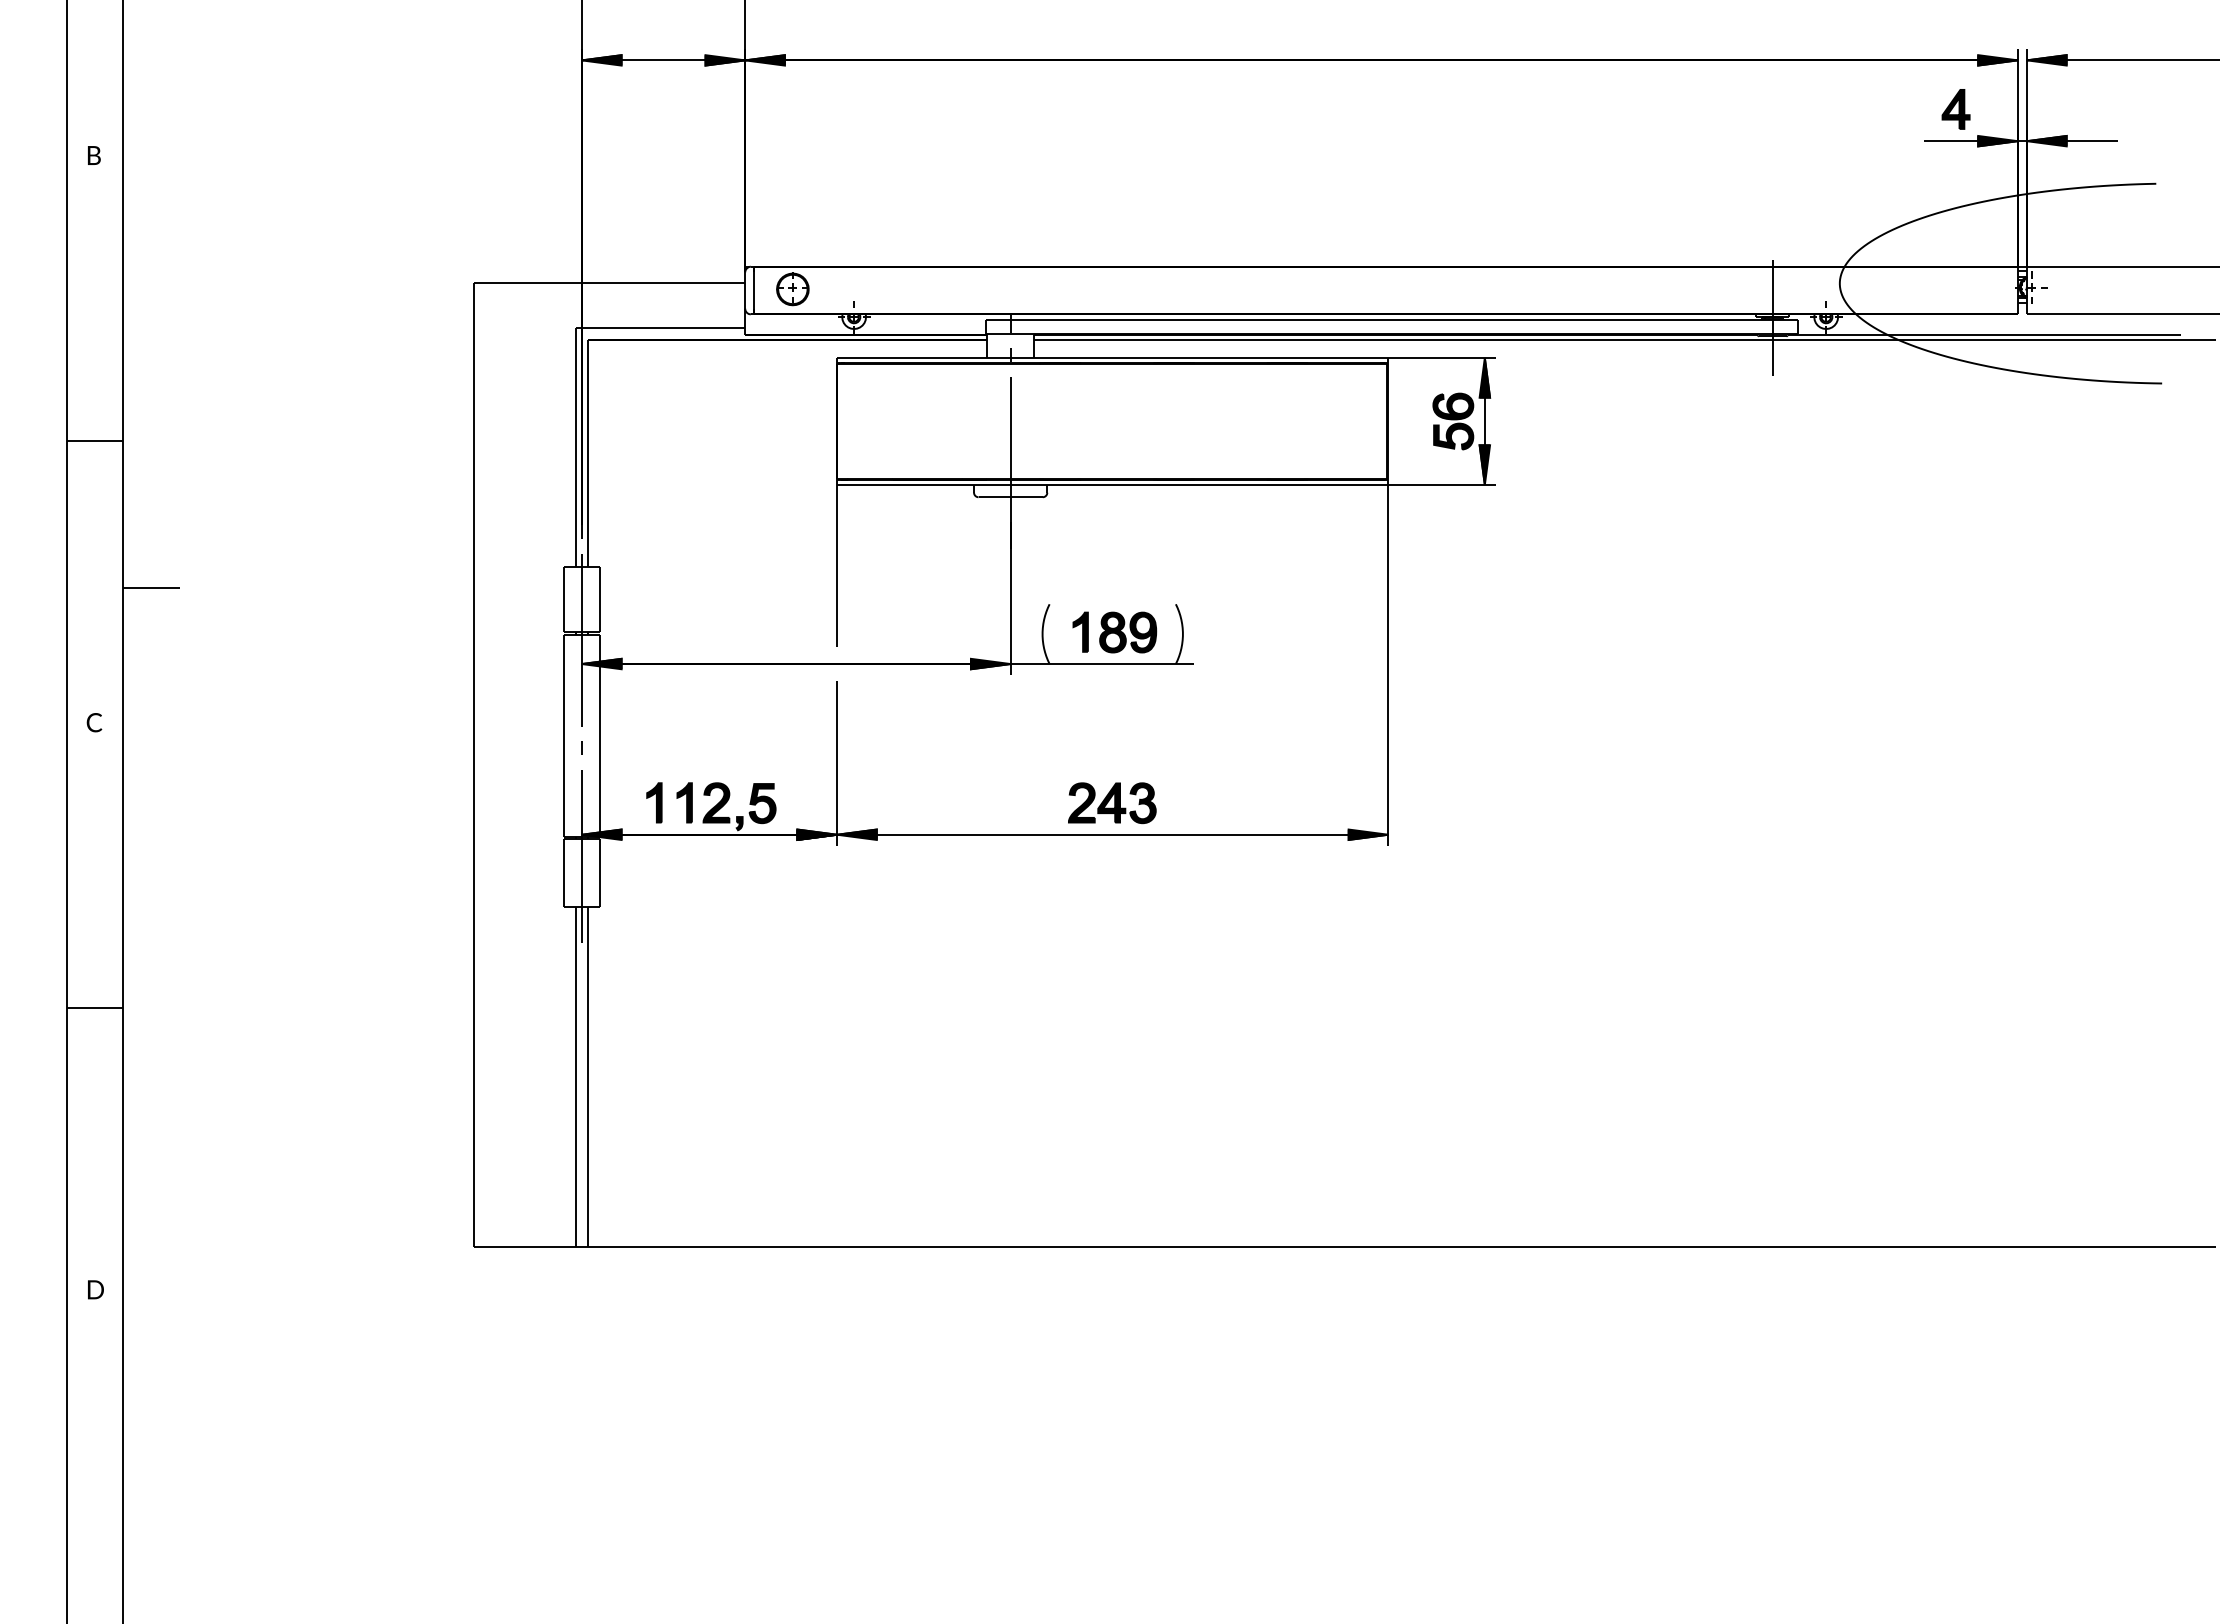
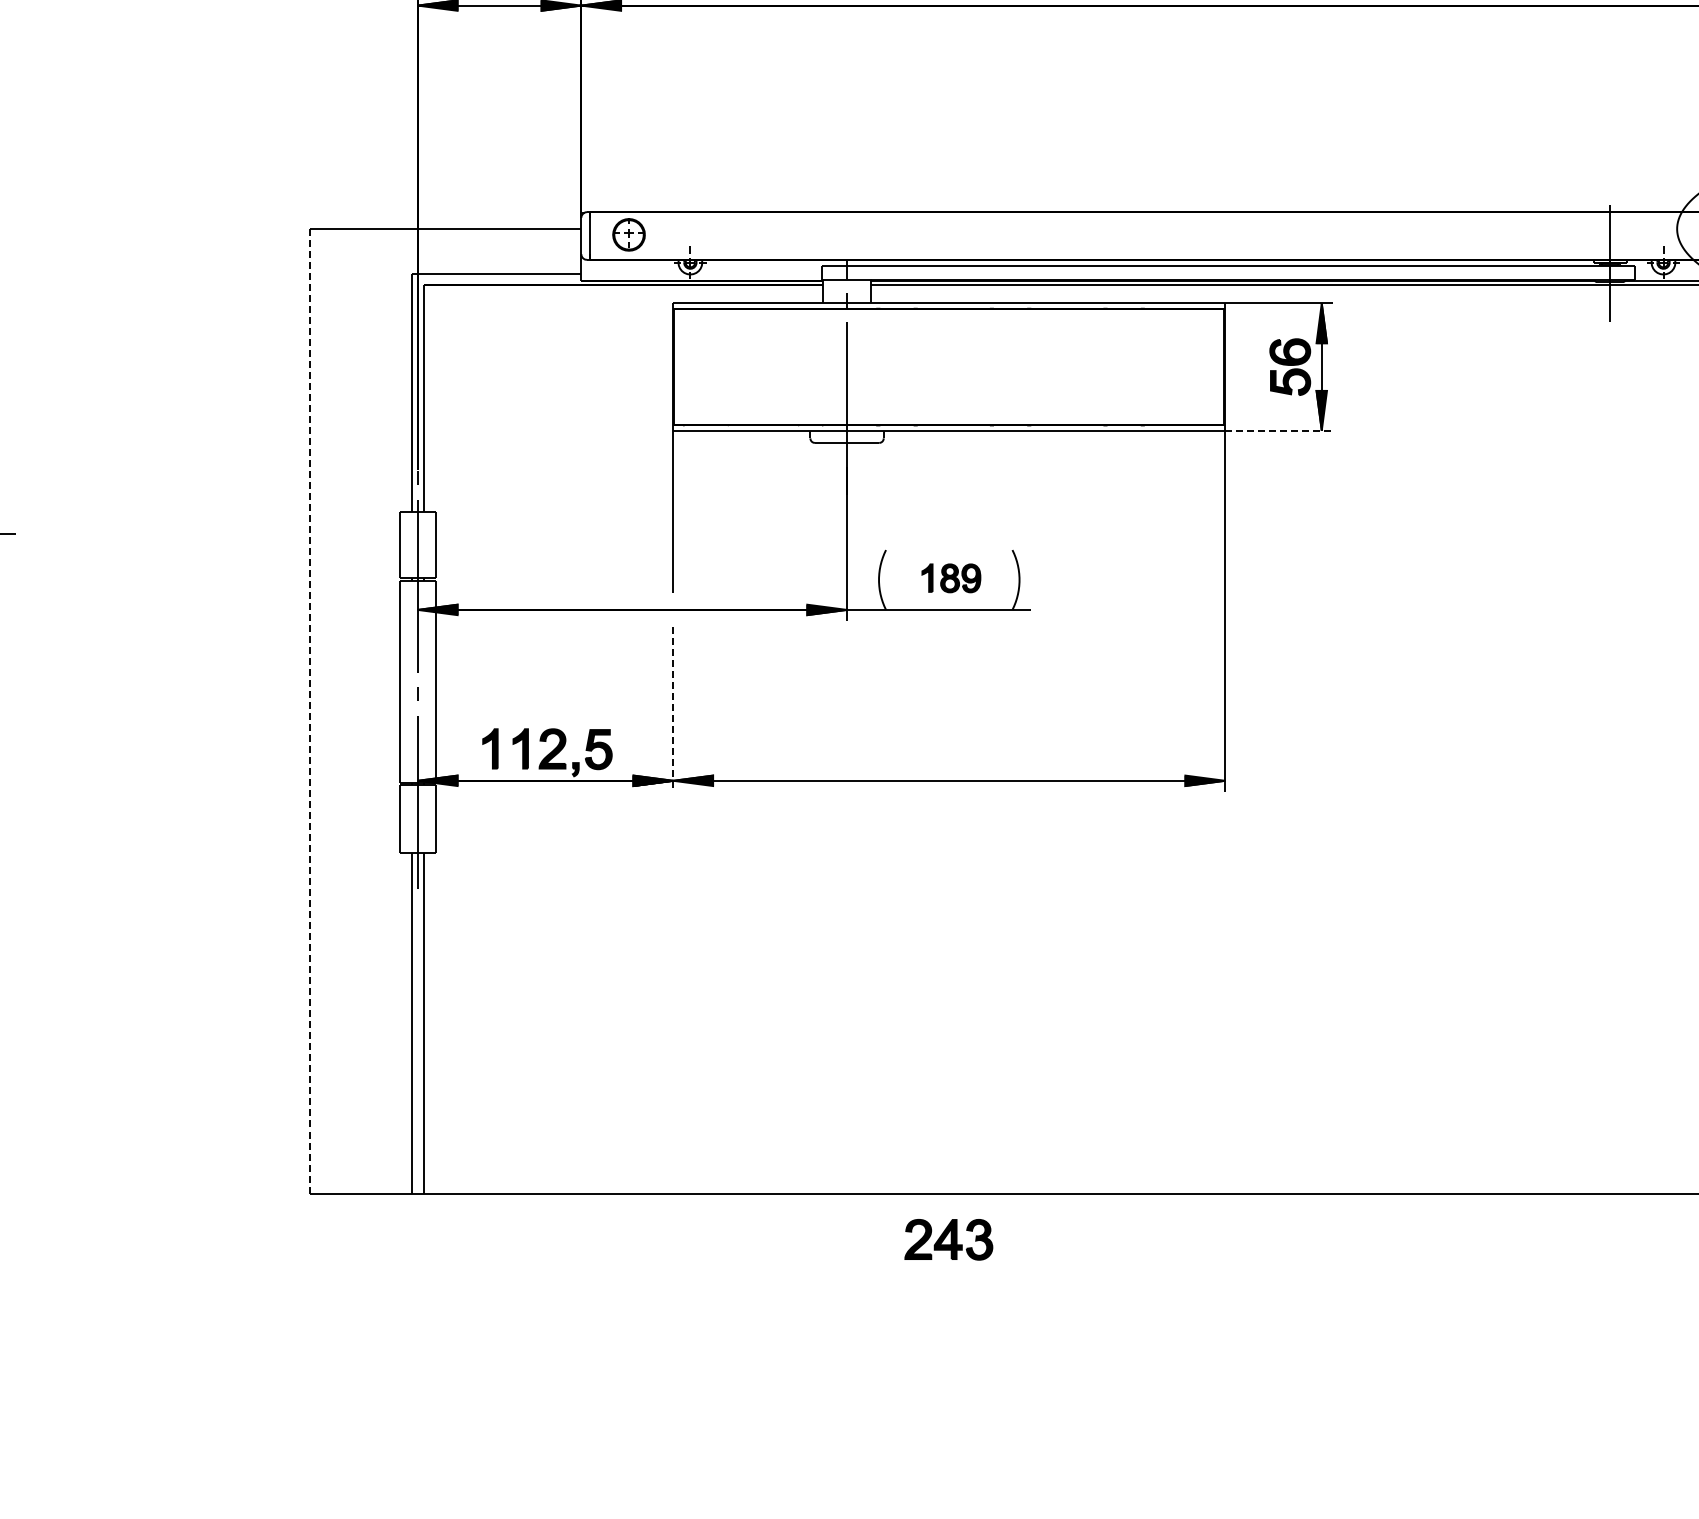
line: (1442, 484) -> (1279, 430), solid -> dashed
part: (1114, 632) -> (951, 578), size x0.7
line: (837, 763) -> (673, 709), solid -> dashed
line: (474, 765) -> (310, 711), solid -> dashed
part: (1112, 803) -> (949, 1240), moved

